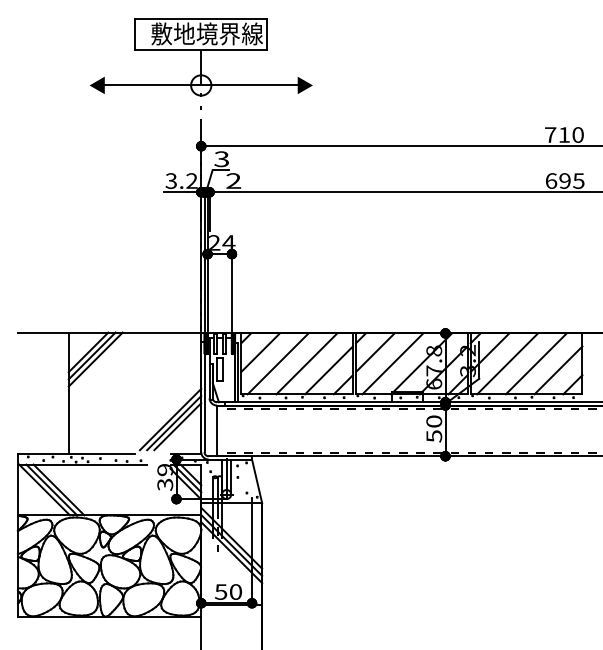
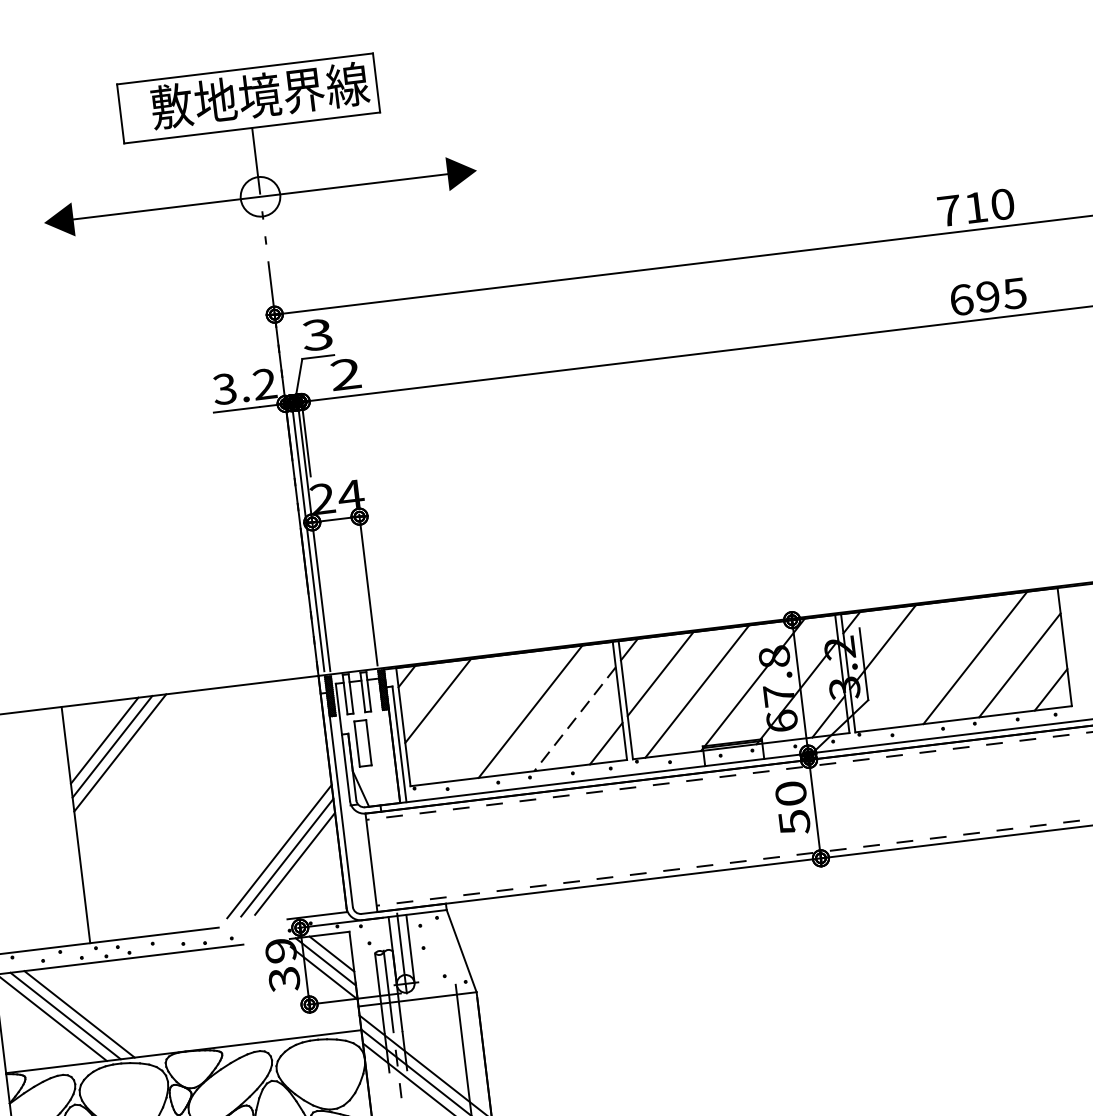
line: (277, 363) -> (473, 717), removed
line: (507, 363) -> (919, 663), removed
line: (329, 370) -> (575, 719), solid -> dashed

